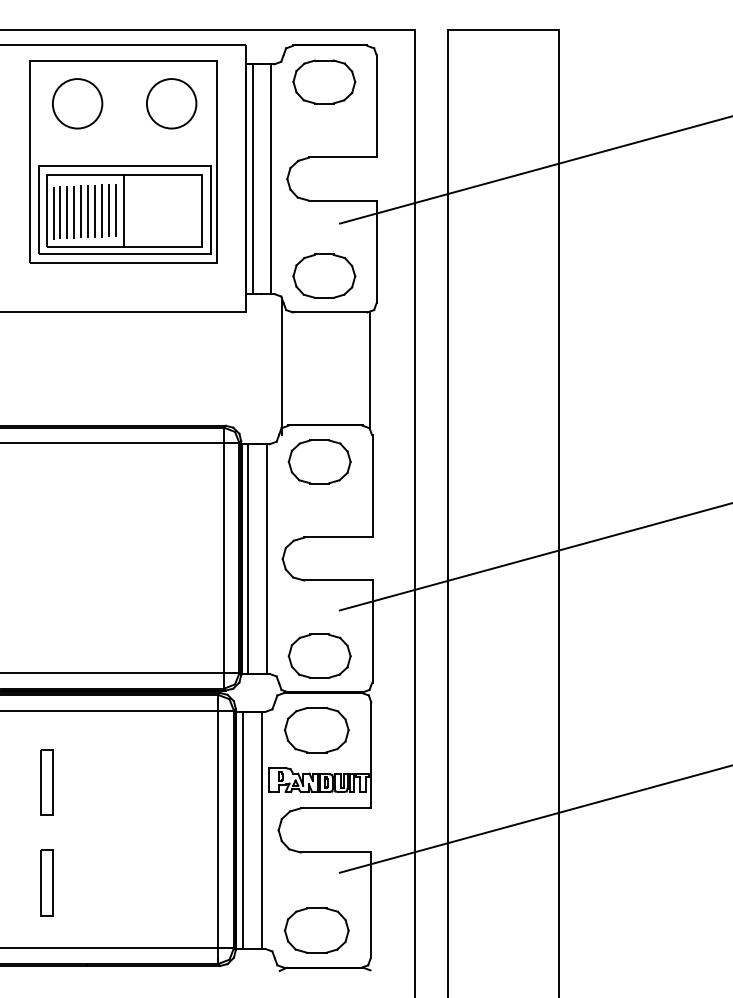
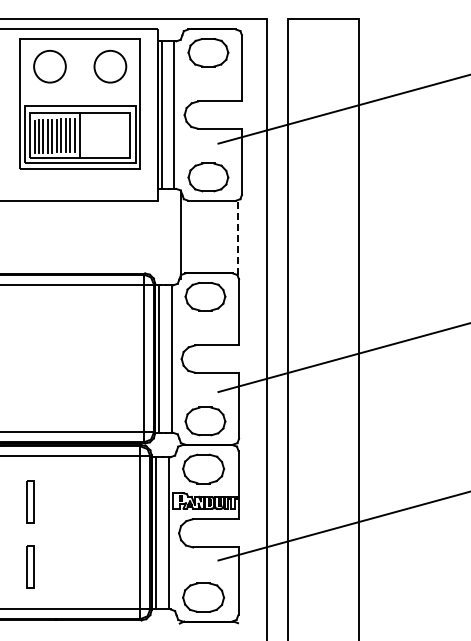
line: (369, 368) -> (237, 236), solid -> dashed

